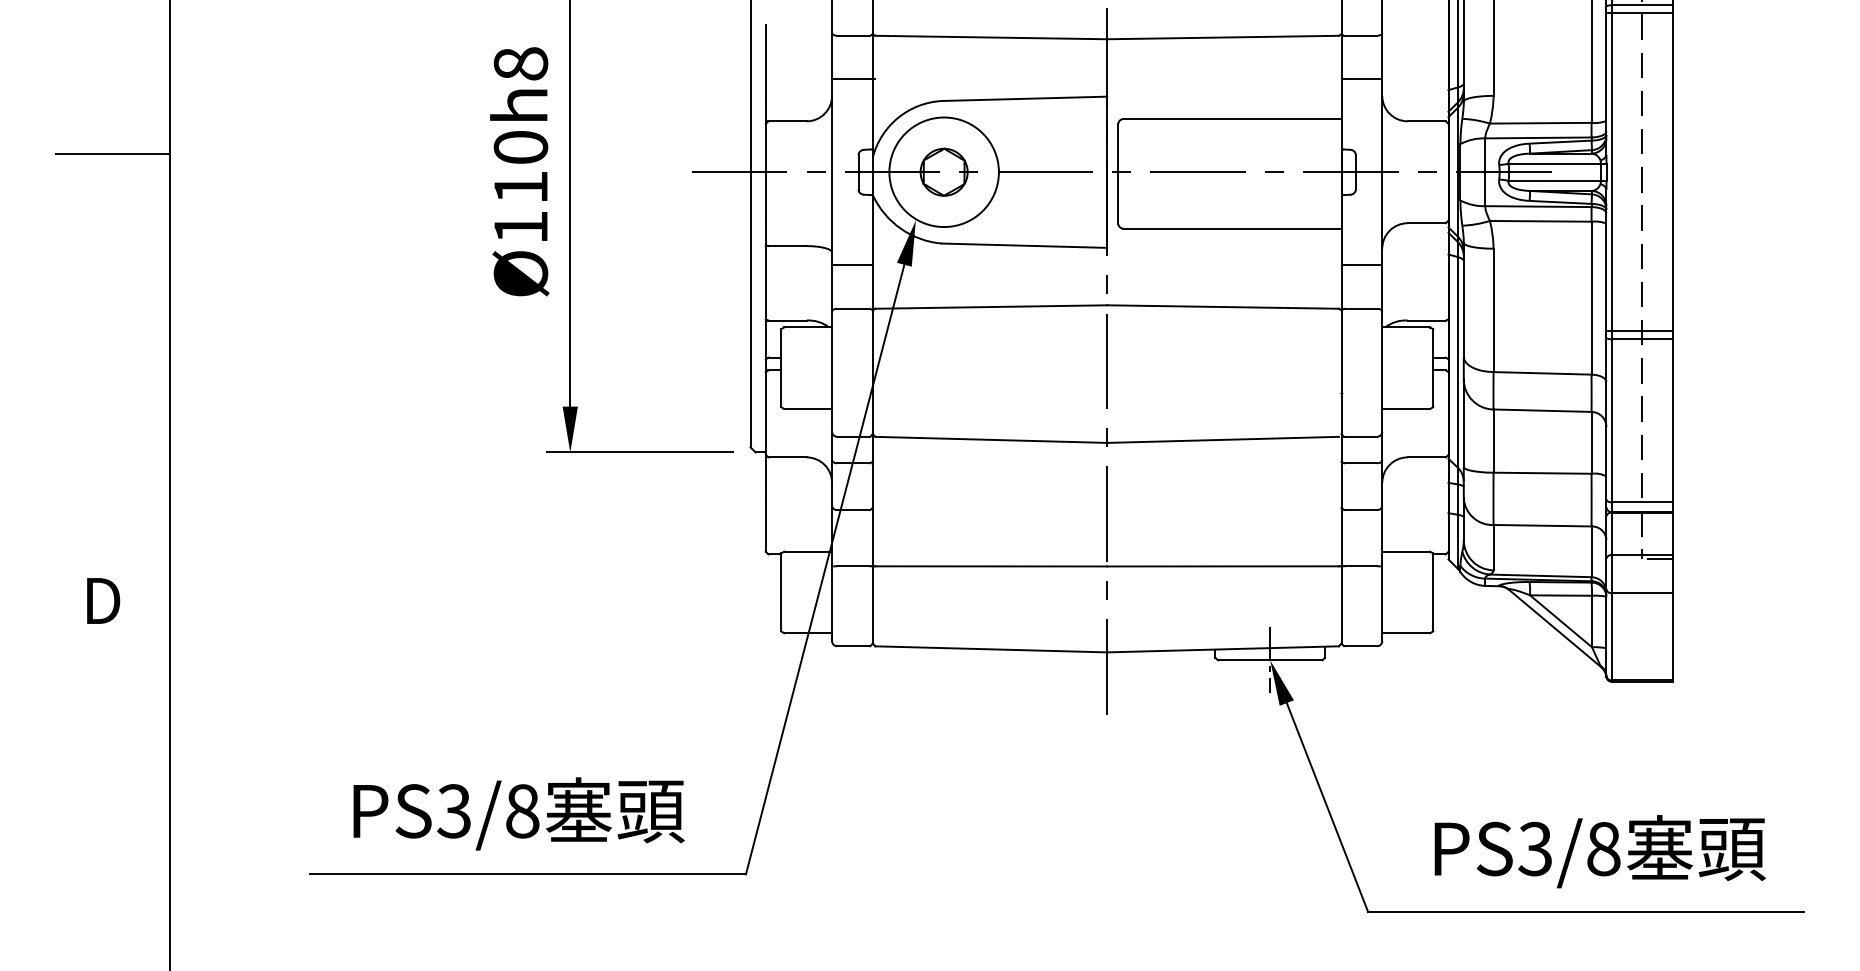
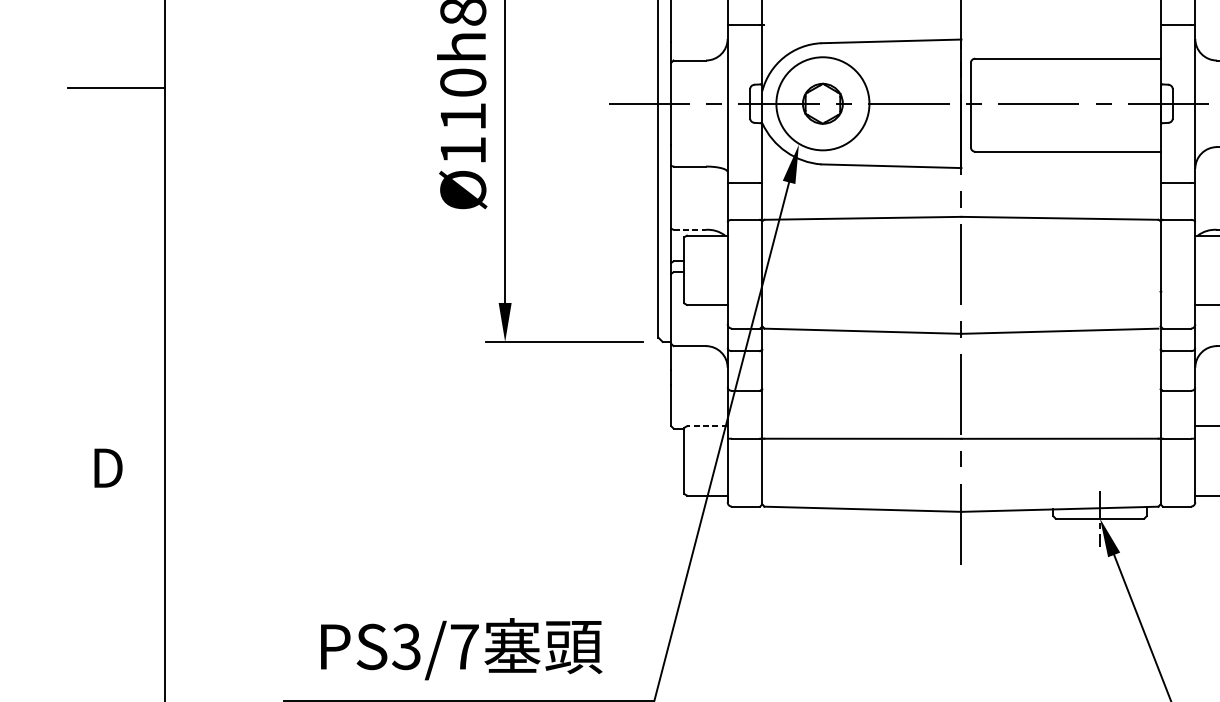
line: (788, 320) -> (690, 229), solid -> dashed
line: (808, 551) -> (707, 426), solid -> dashed
text: (522, 811) -> (464, 647), PS3/8 -> PS3/7

